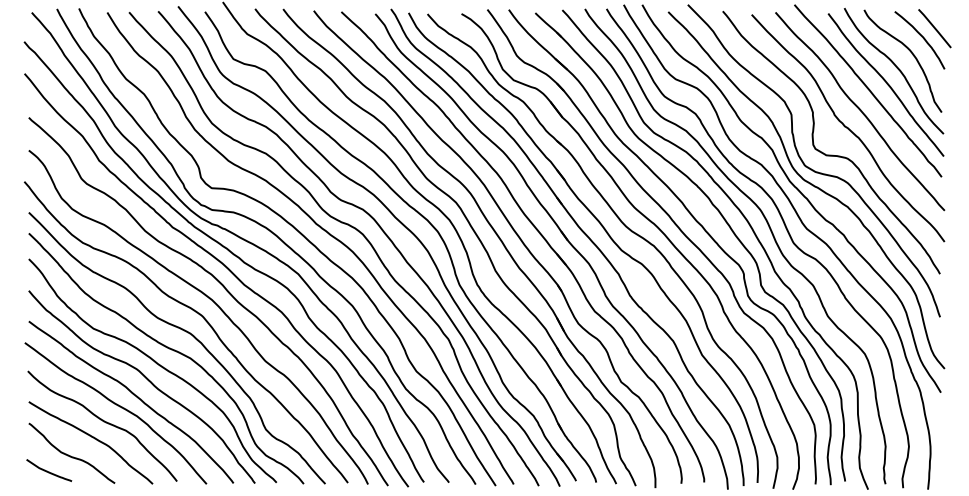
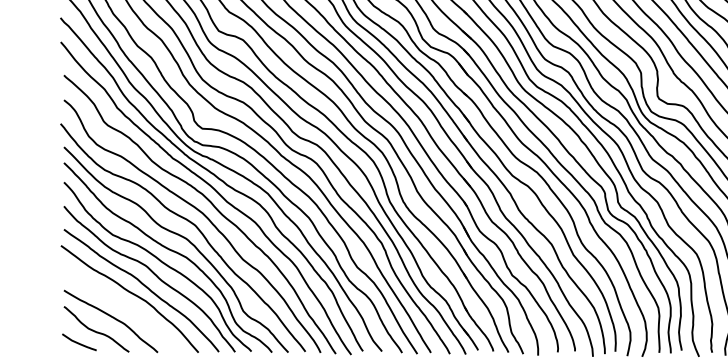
curve: (103, 422) -> (120, 306), removed

